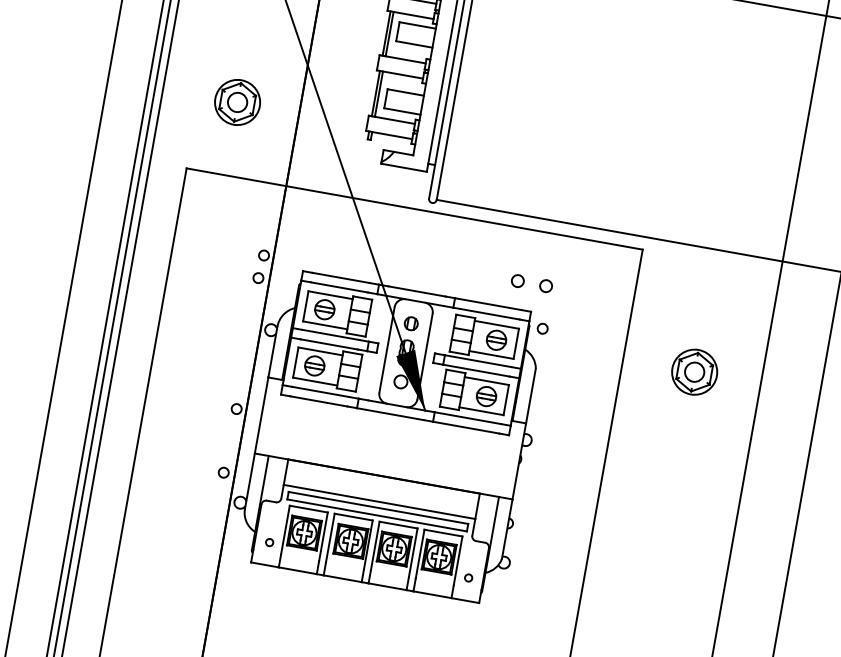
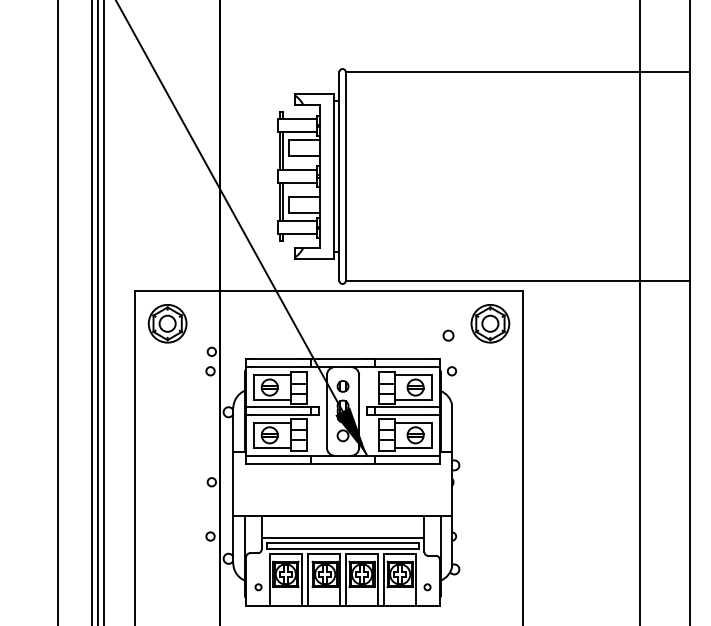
part: (237, 102) -> (167, 323), moved
circle: (517, 280) -> (424, 335), removed
part: (694, 371) -> (490, 323), moved

